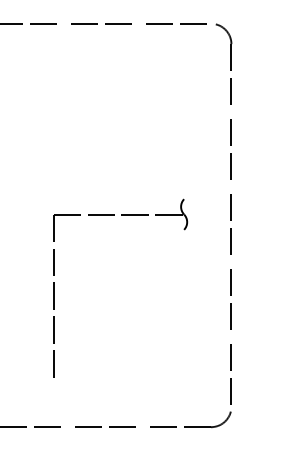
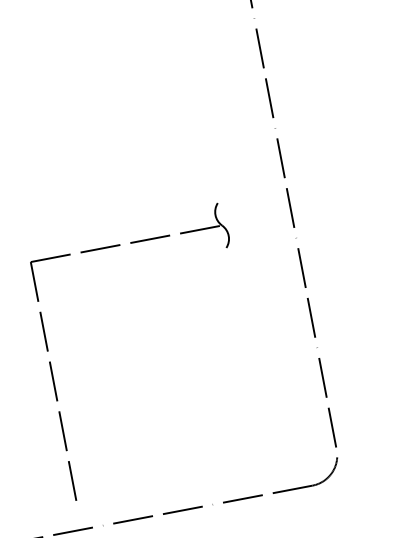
part: (54, 287) -> (52, 368), moved

